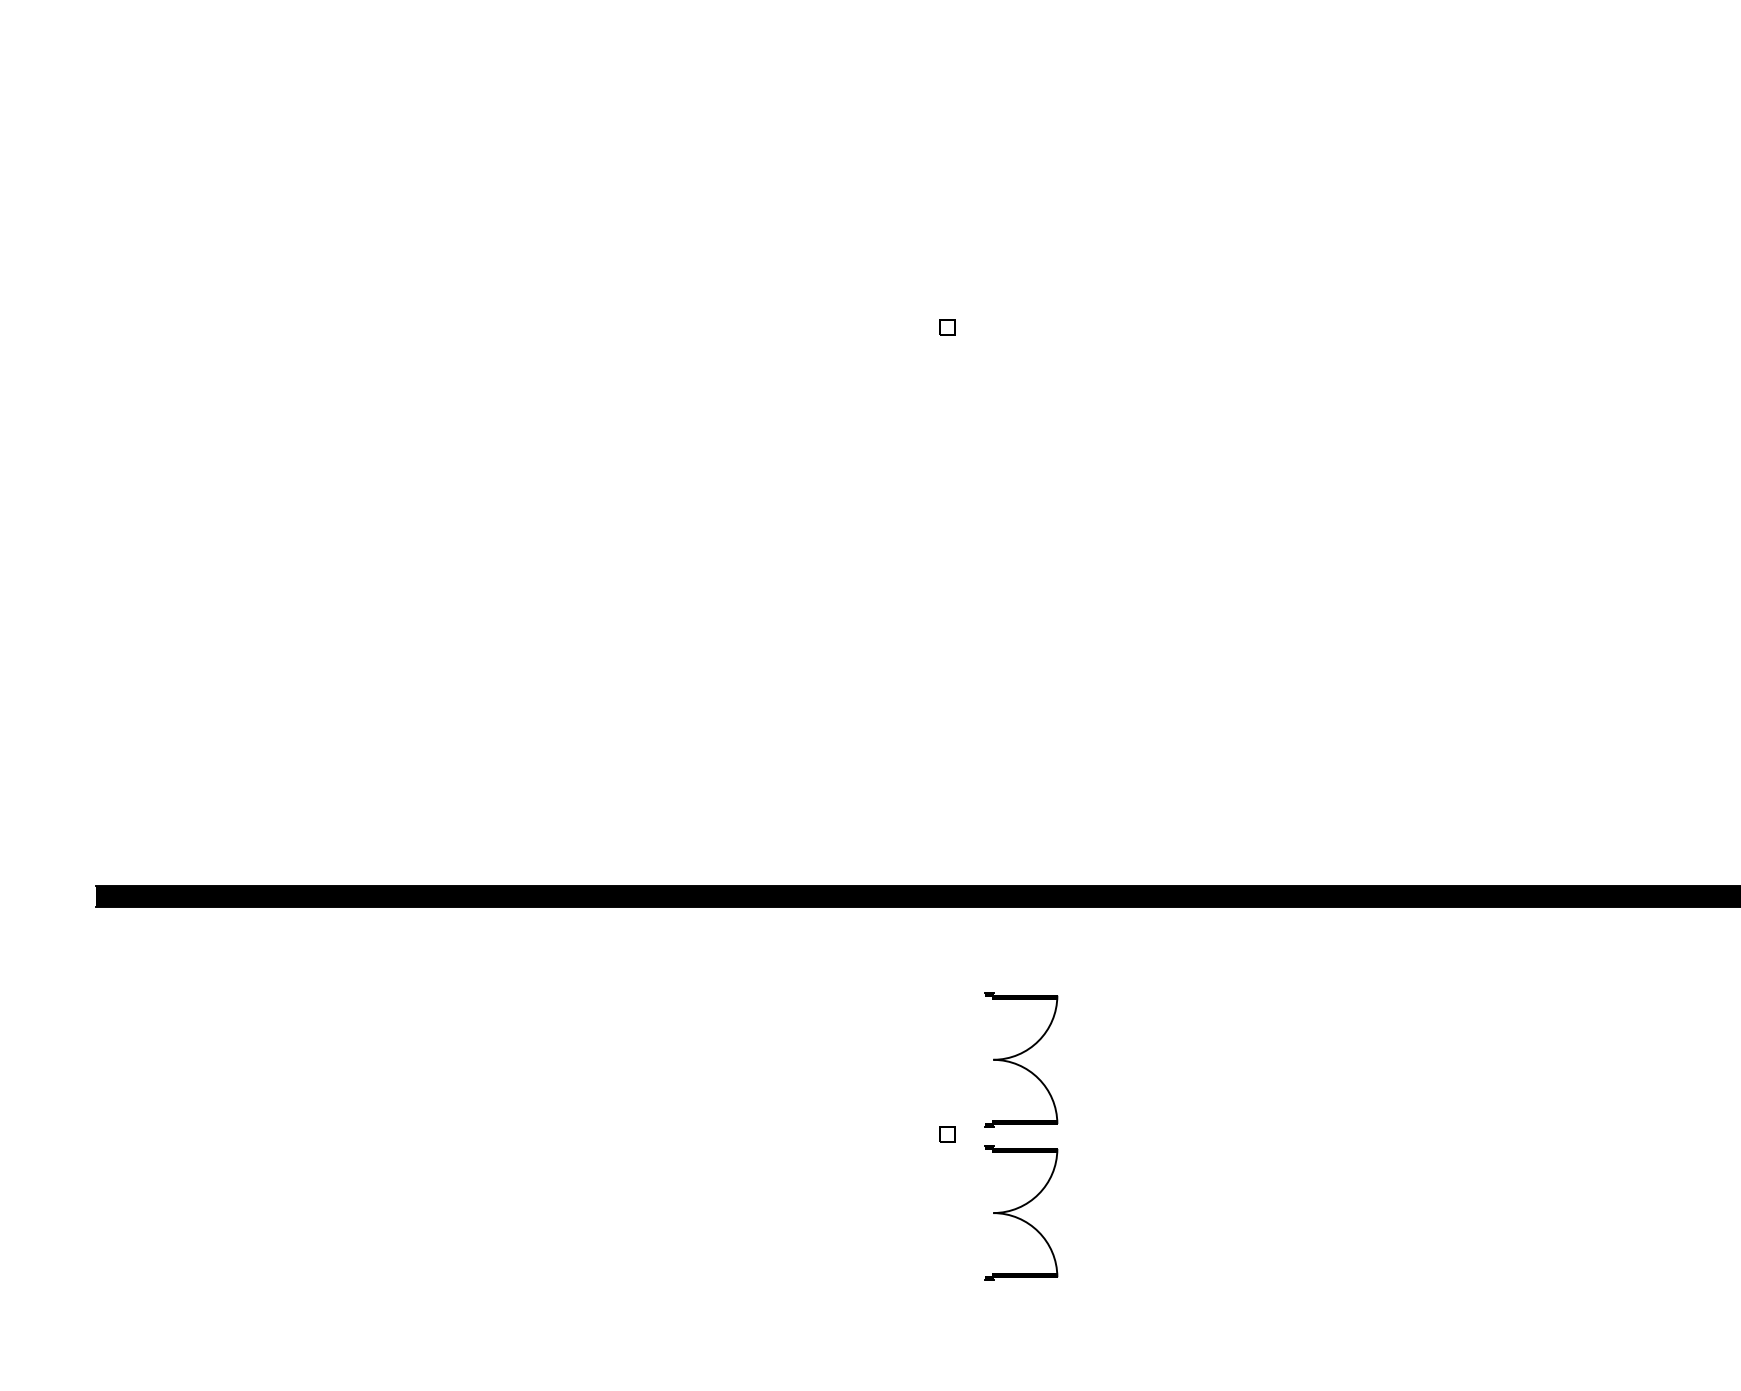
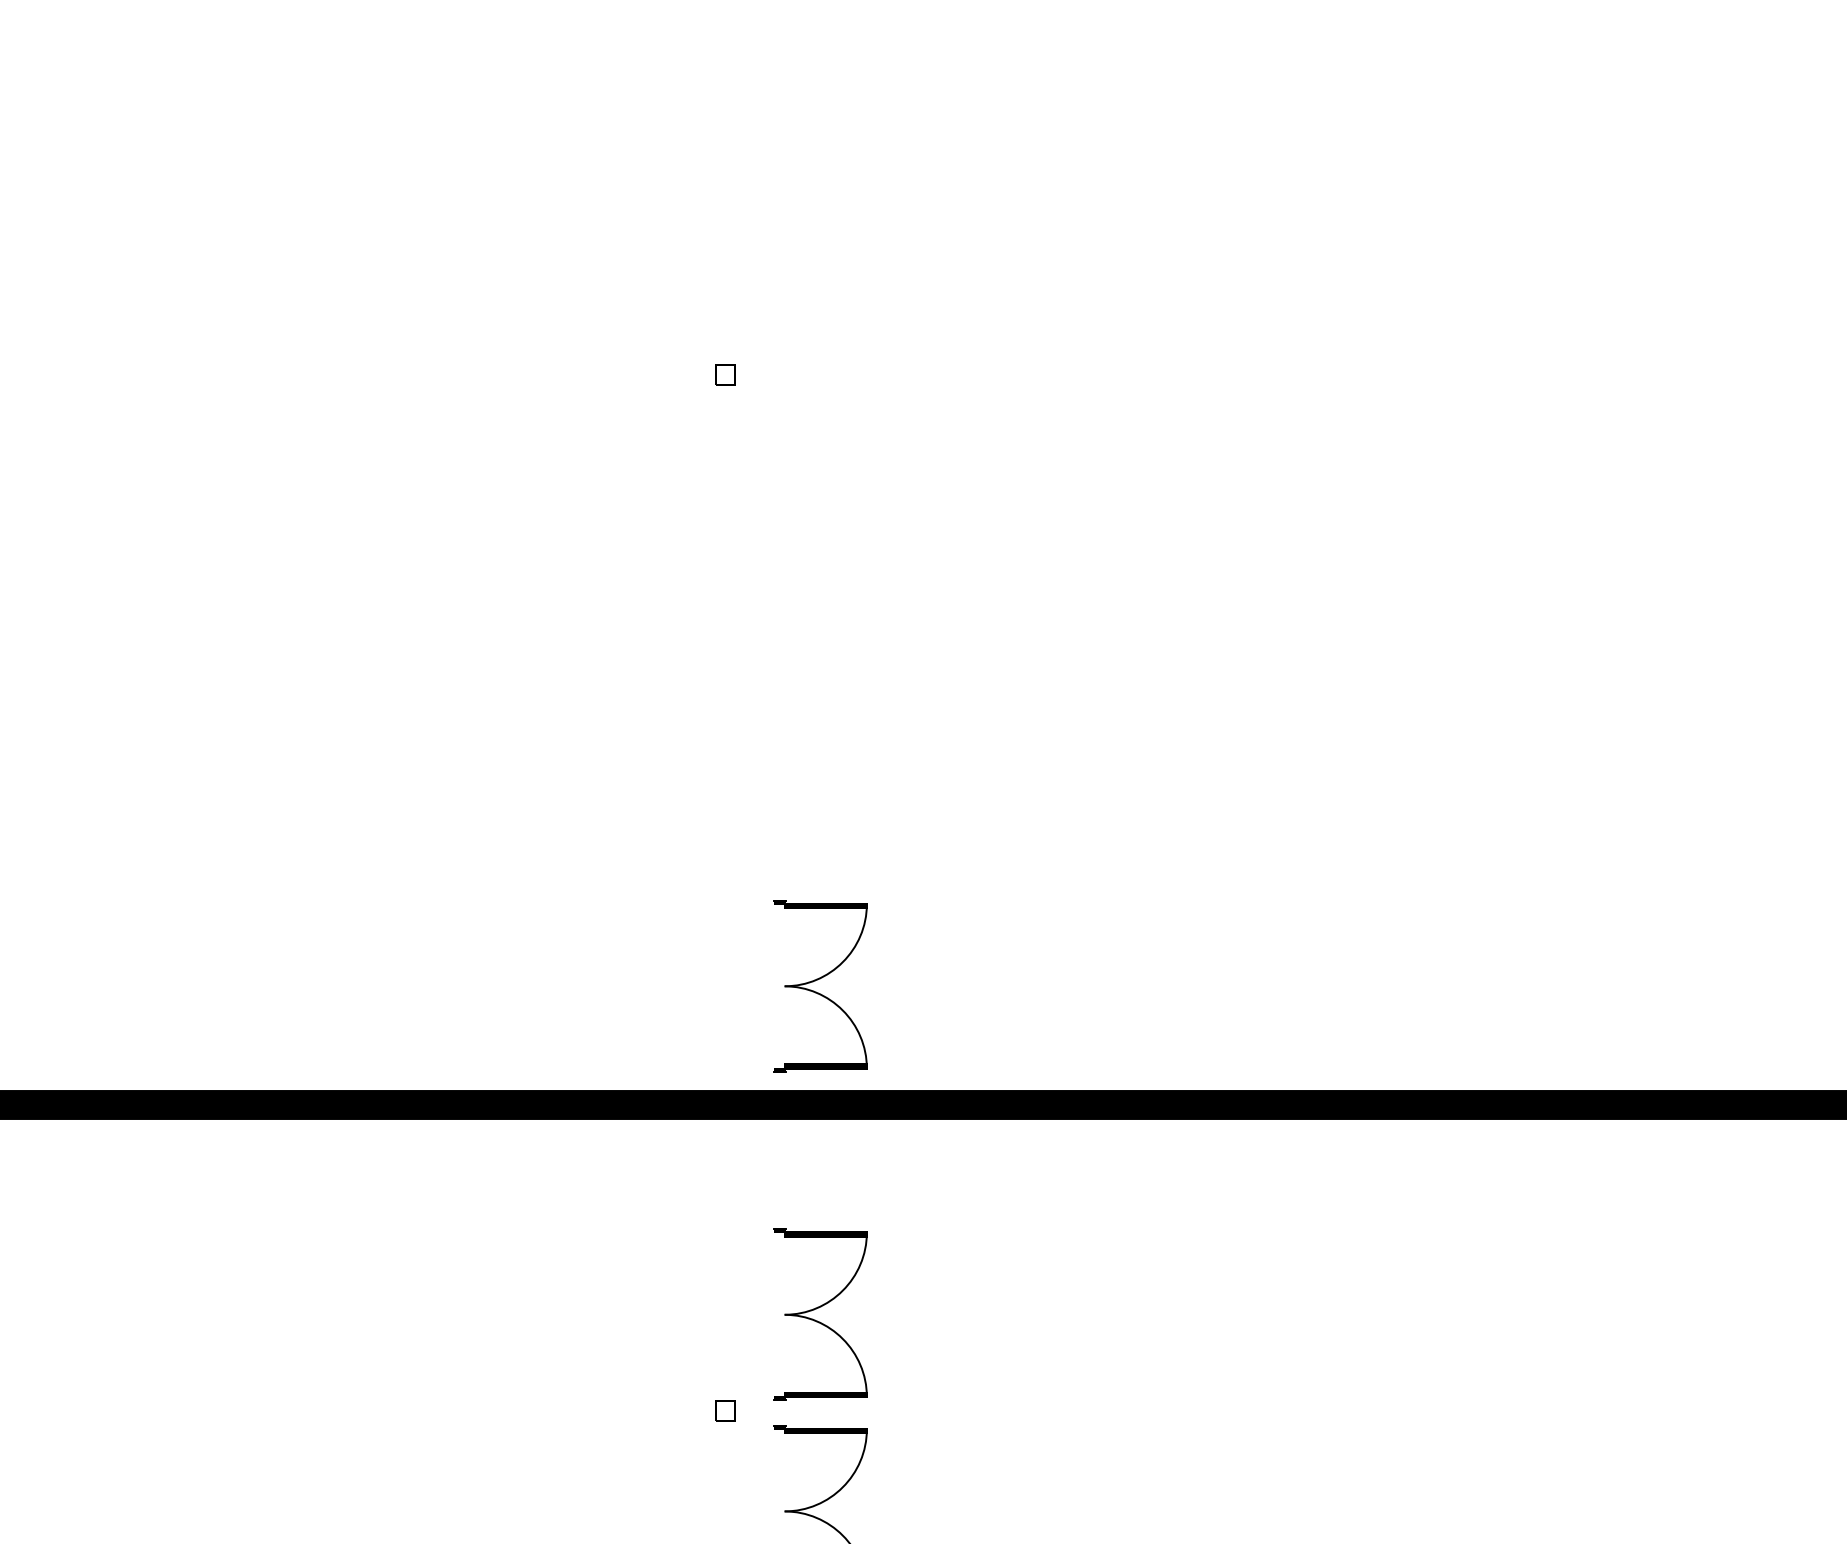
part: (1021, 803) -> (820, 985), added

